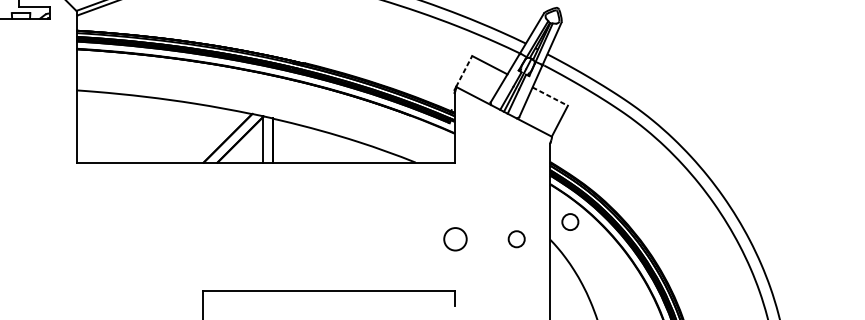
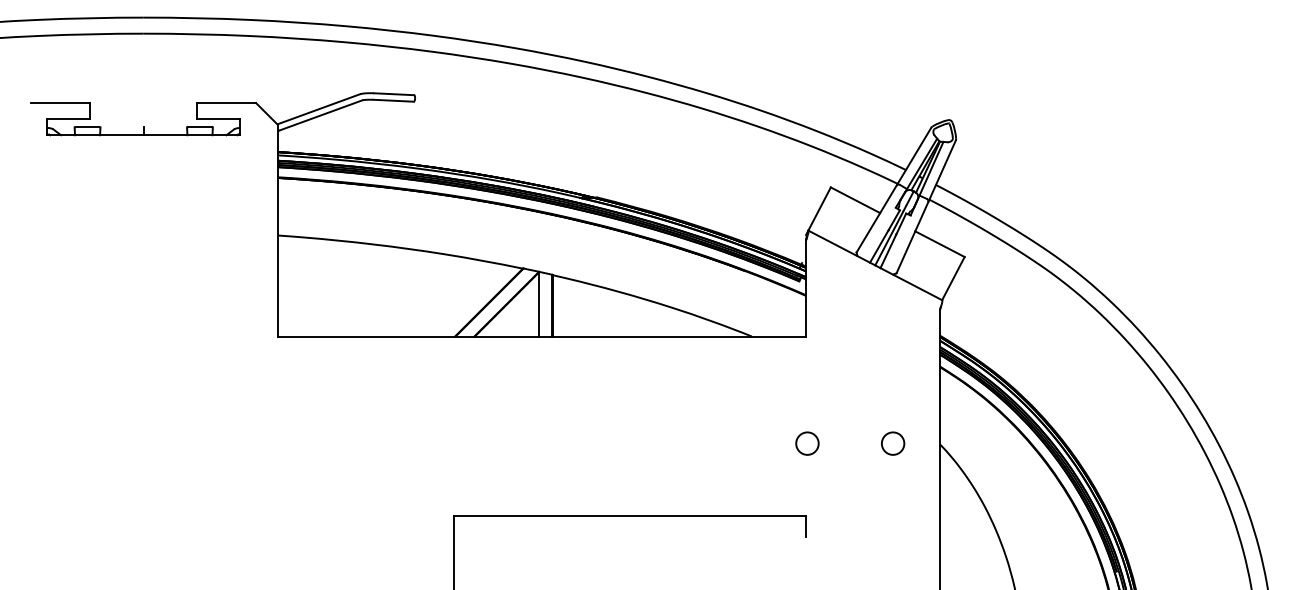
line: (464, 71) -> (819, 208), dashed -> solid
line: (549, 96) -> (939, 244), dashed -> solid
circle: (570, 221) -> (968, 419), removed
circle: (455, 239) -> (807, 443), size x0.71

